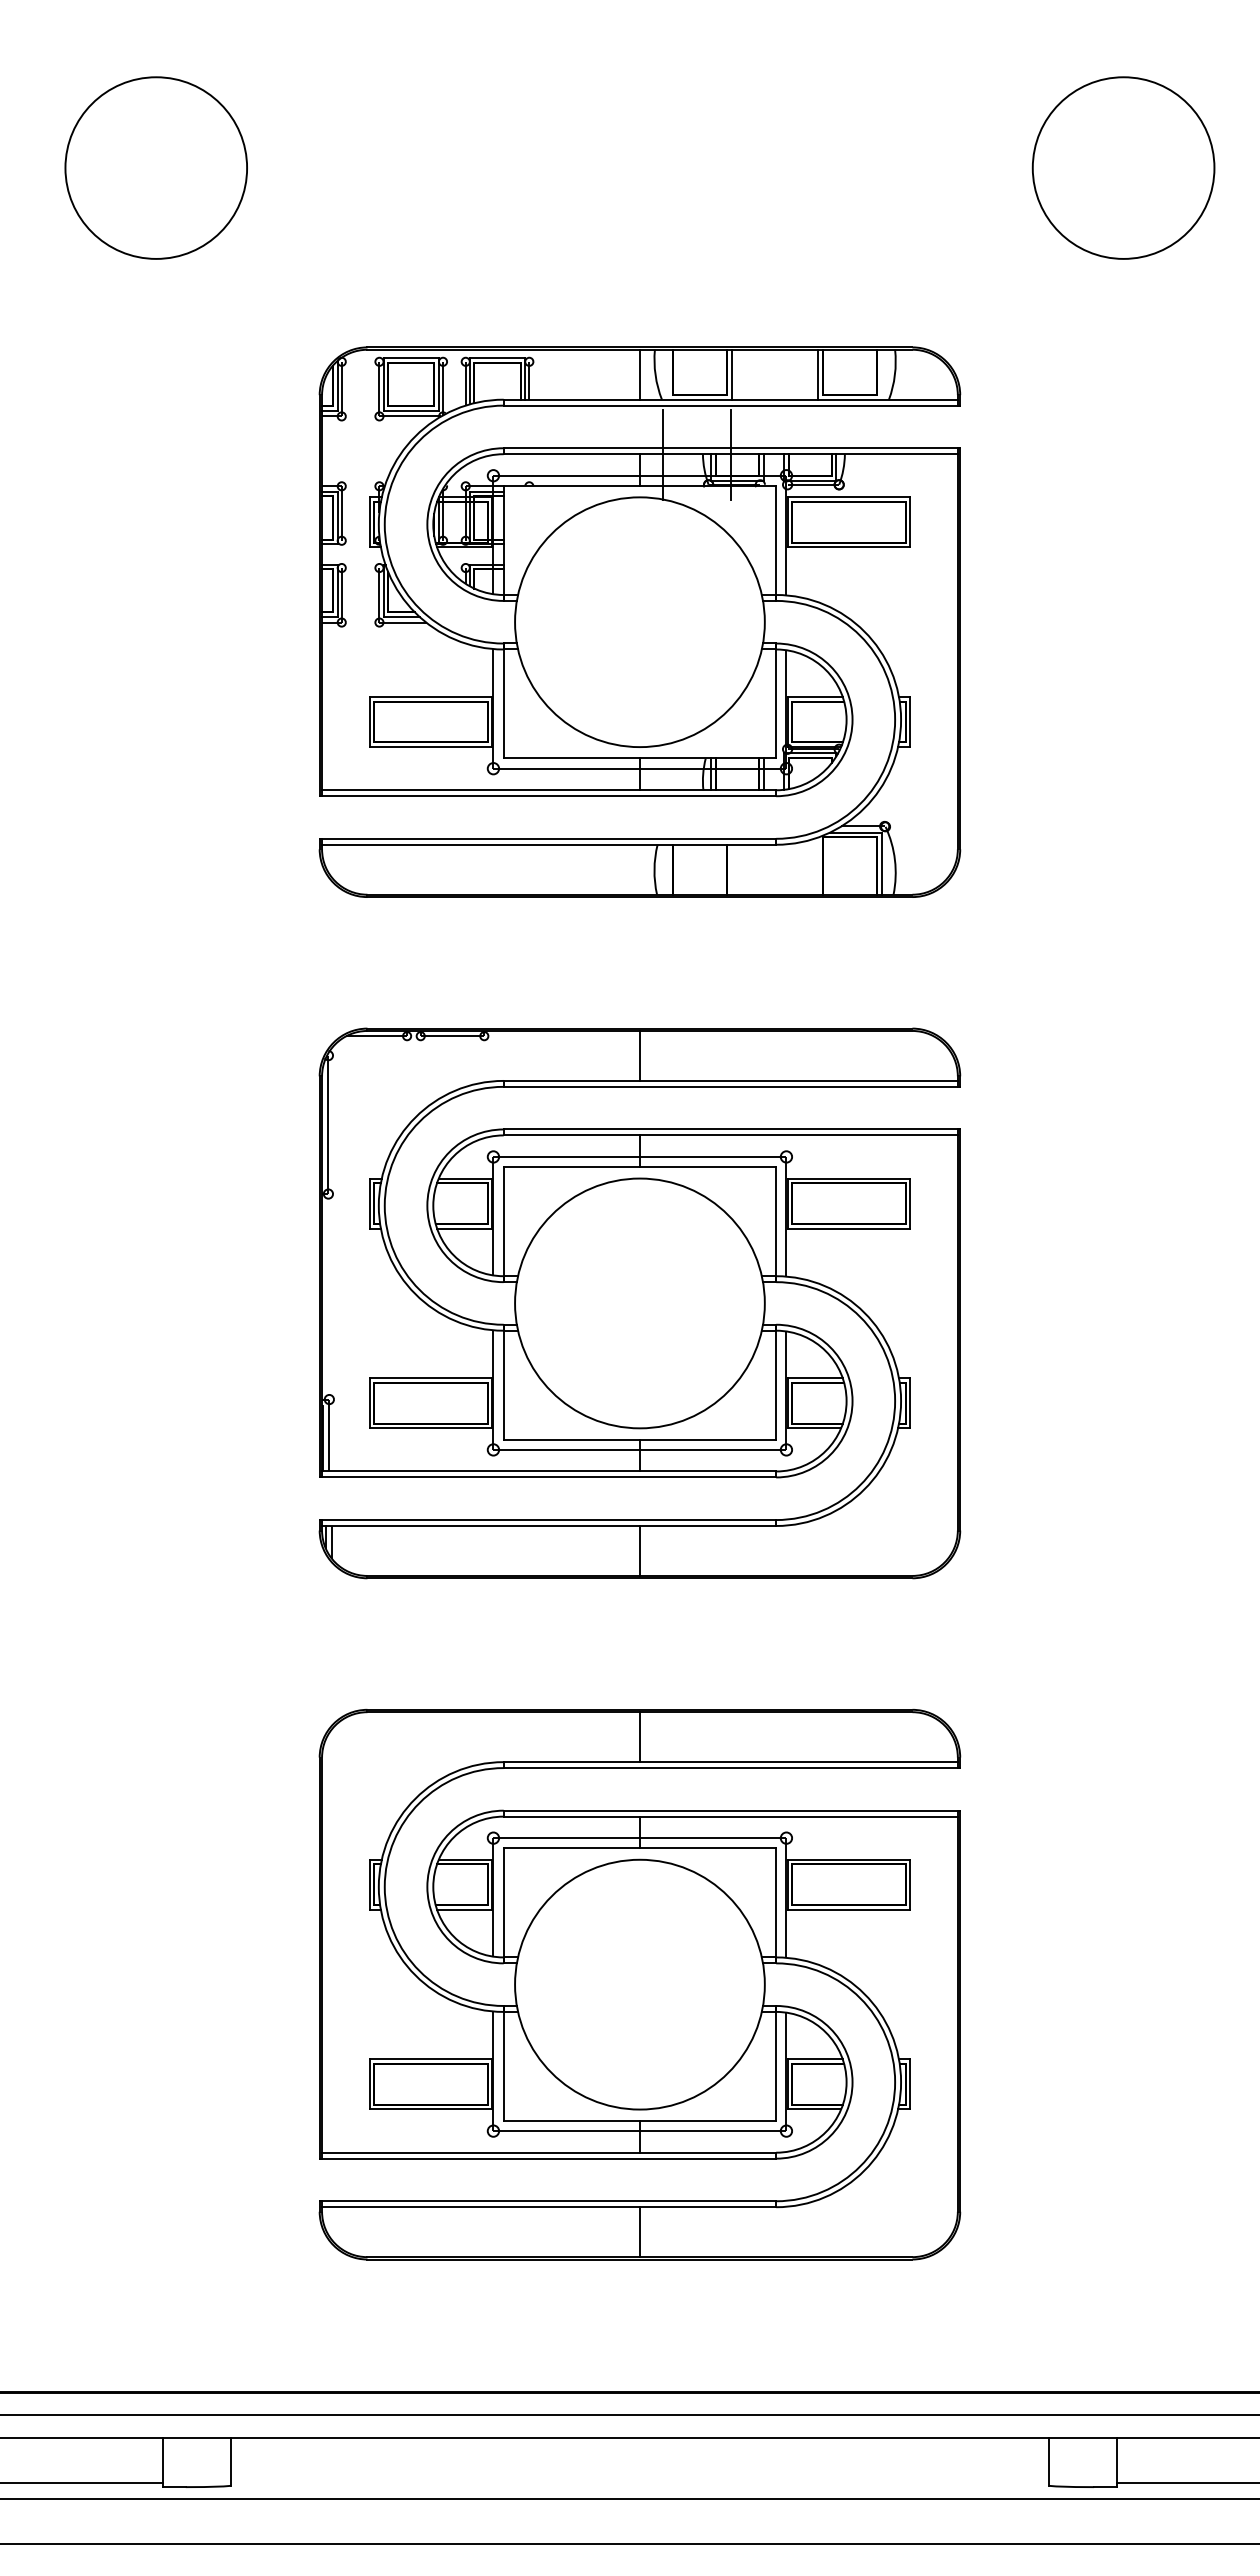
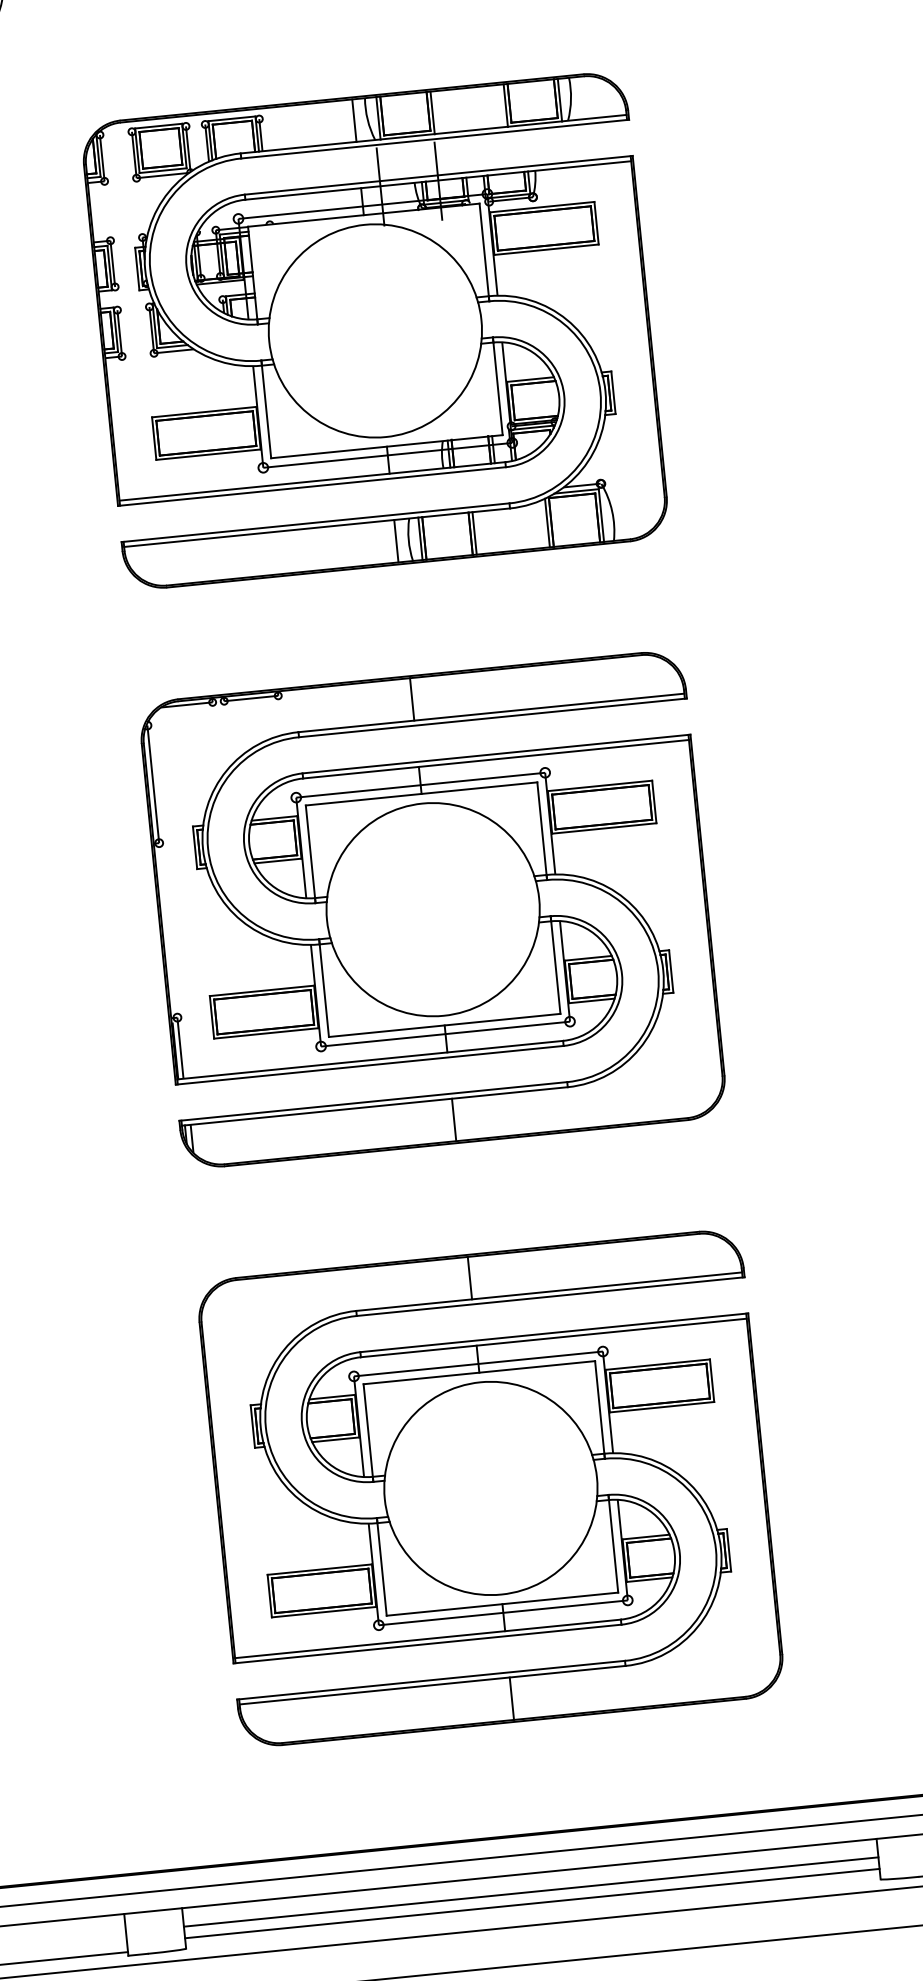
line: (668, 374) -> (378, 118), added
line: (881, 374) -> (559, 99), added
line: (818, 865) -> (547, 522), added
line: (639, 869) -> (395, 541), added
line: (668, 869) -> (420, 538), added
line: (732, 869) -> (474, 533), added
line: (639, 2459) -> (530, 1891), added
line: (639, 2473) -> (531, 1903), added

